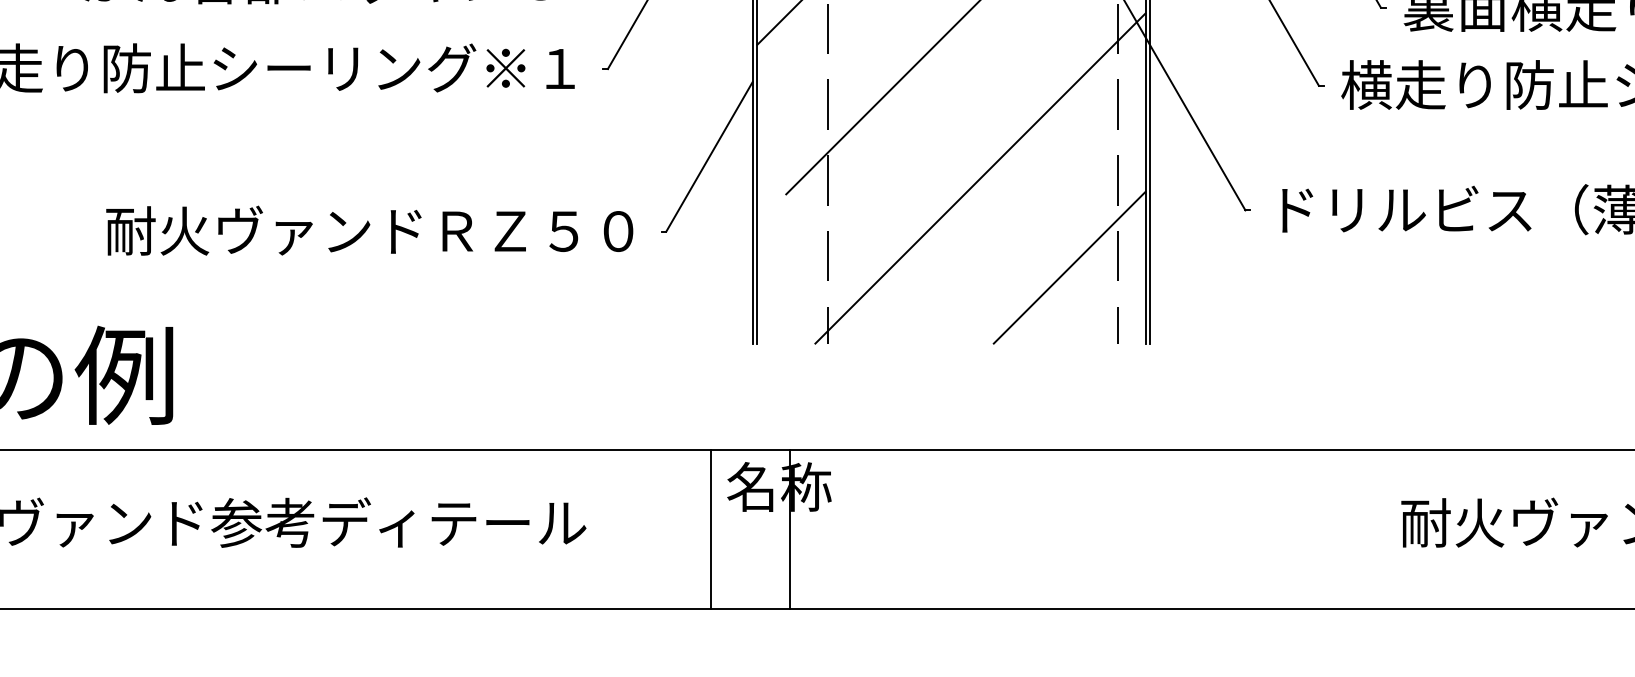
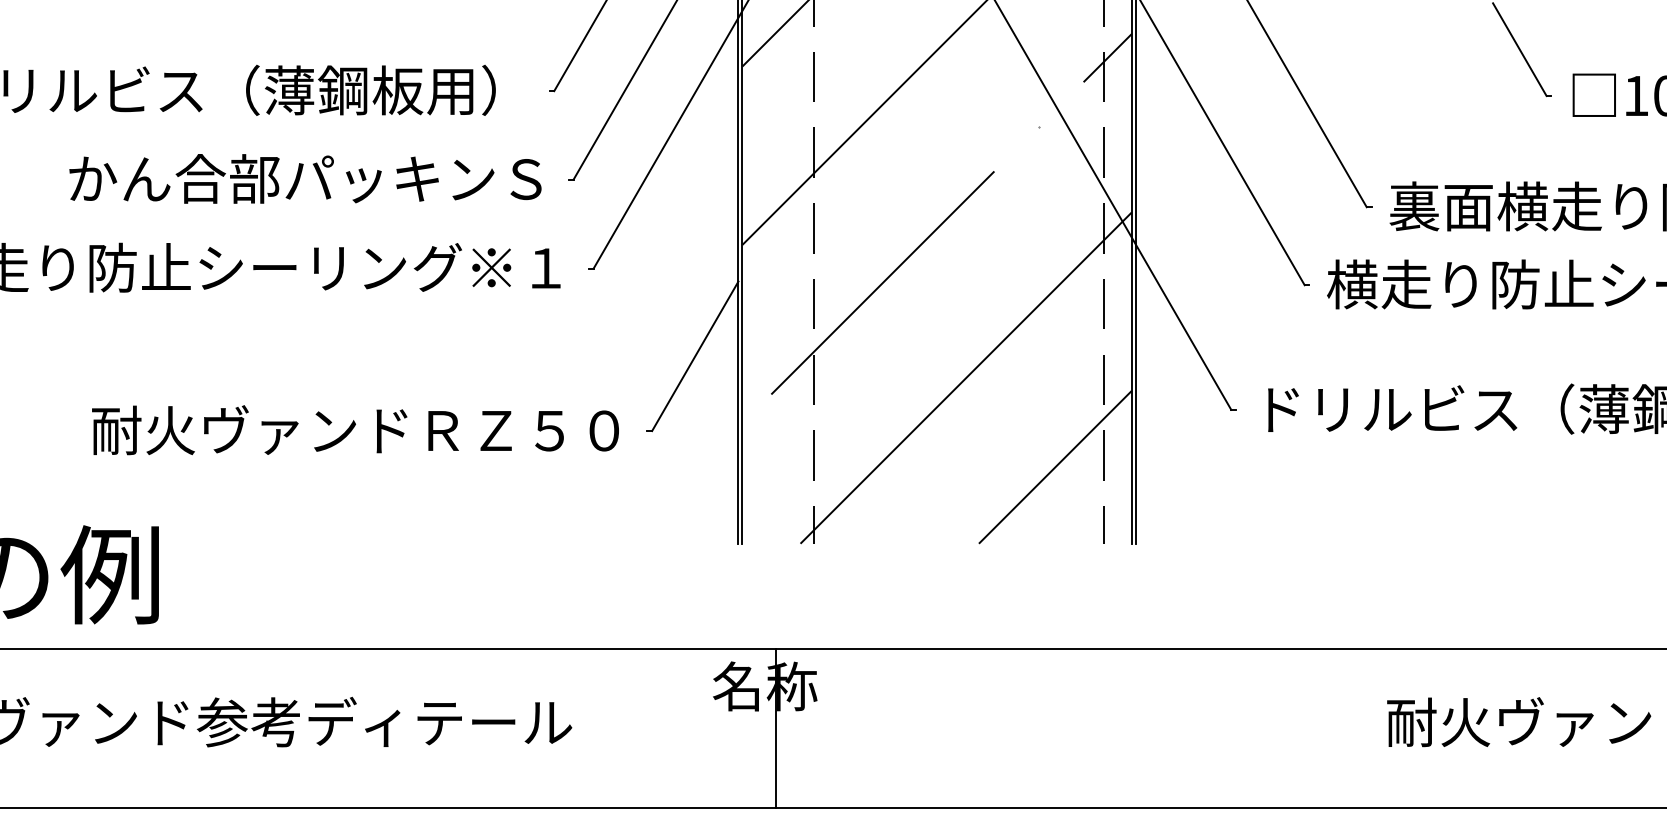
line: (710, 529) -> (696, 728), removed

